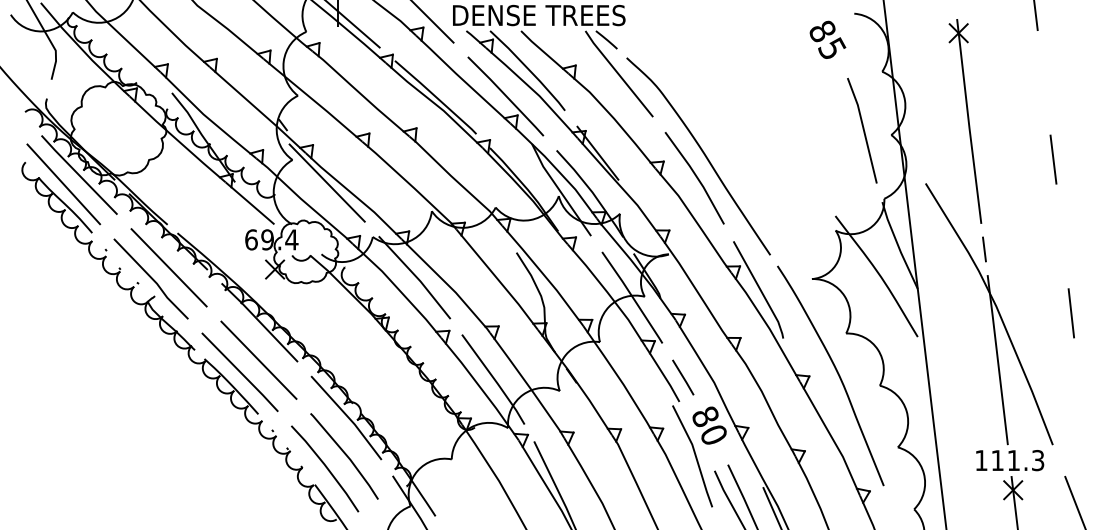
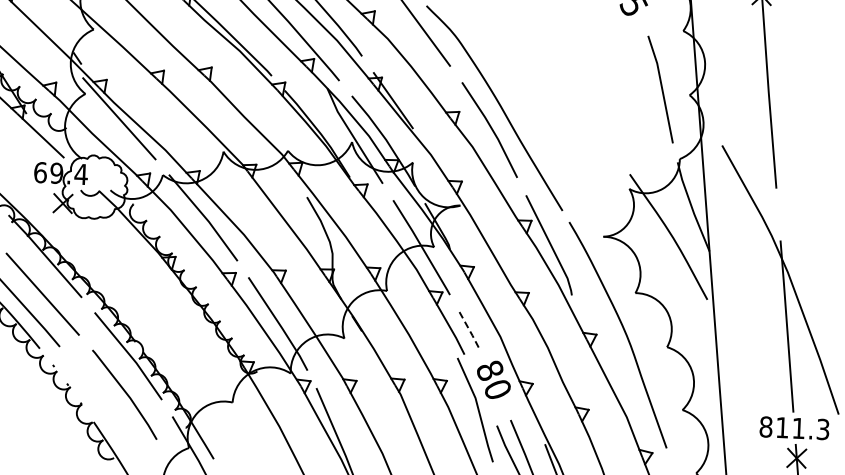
line: (984, 249) -> (778, 214), removed
line: (684, 378) -> (470, 331), solid -> dashed
text: (981, 460) -> (766, 426), 111.3 -> 811.3
line: (325, 467) -> (105, 405), removed

